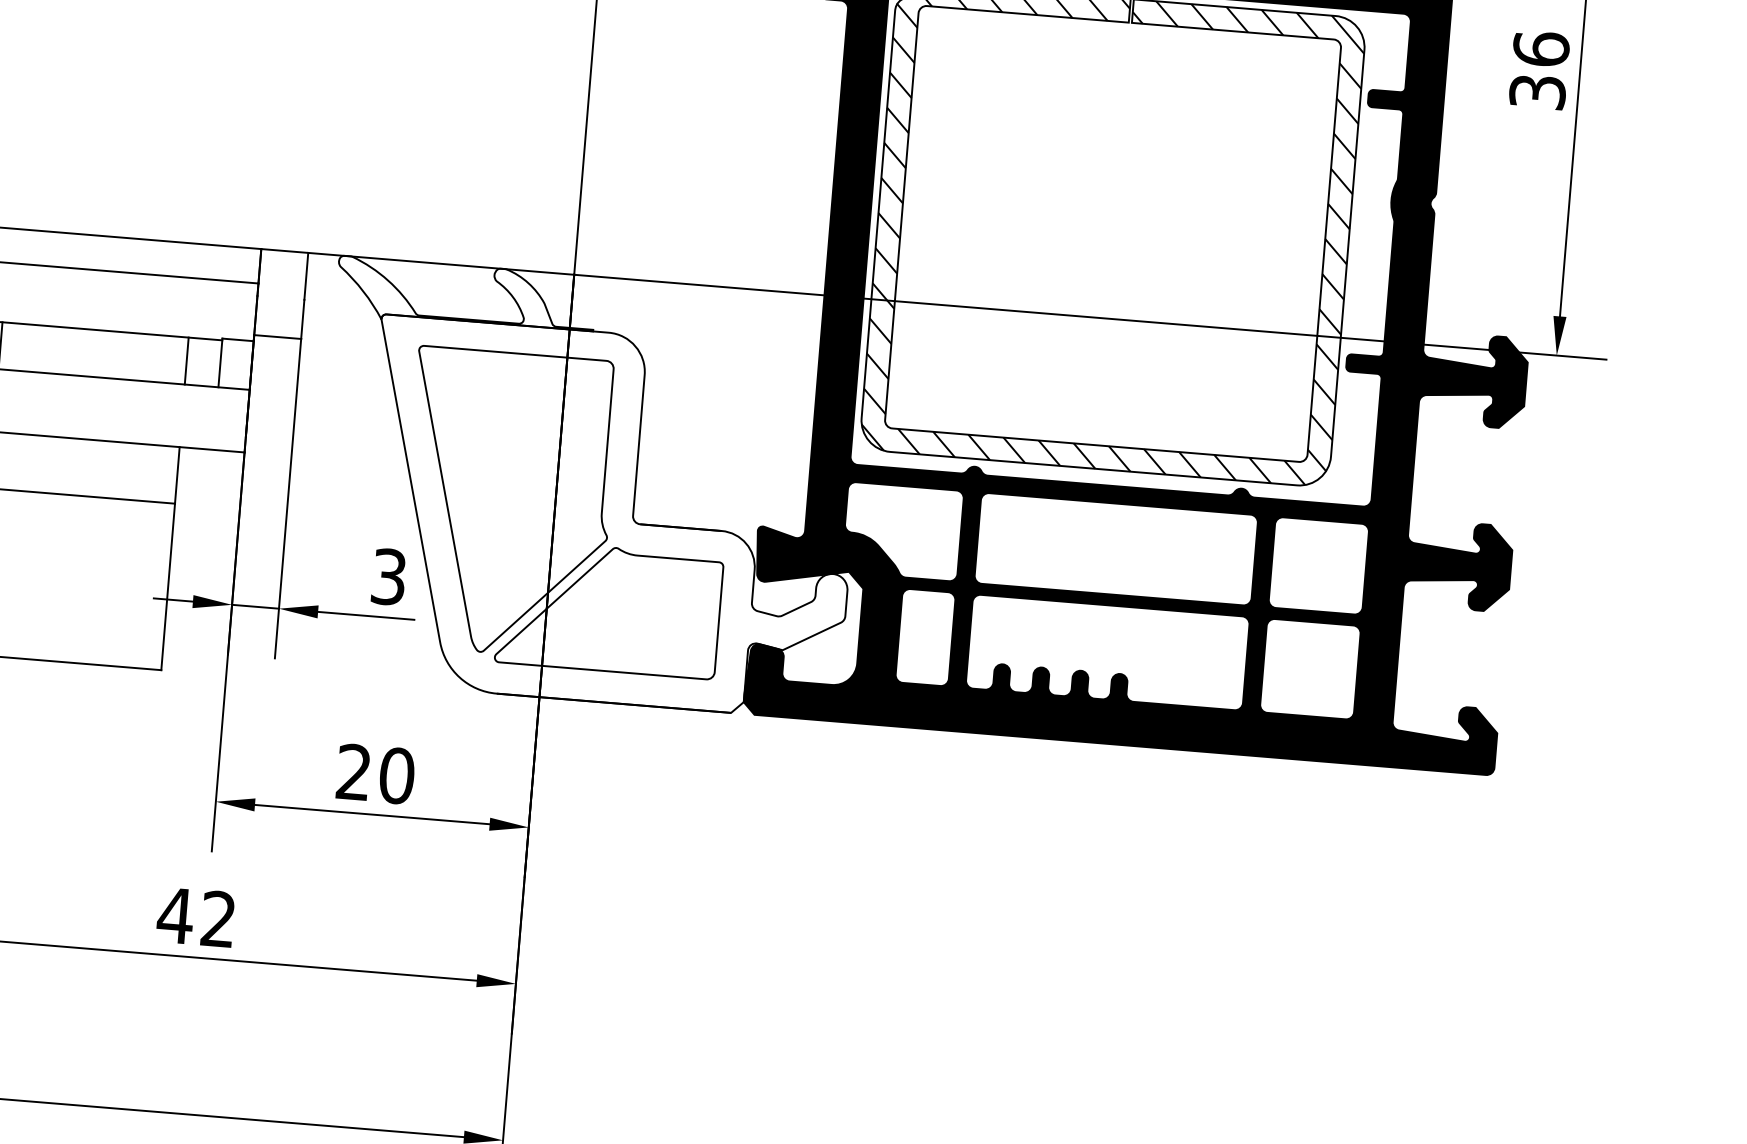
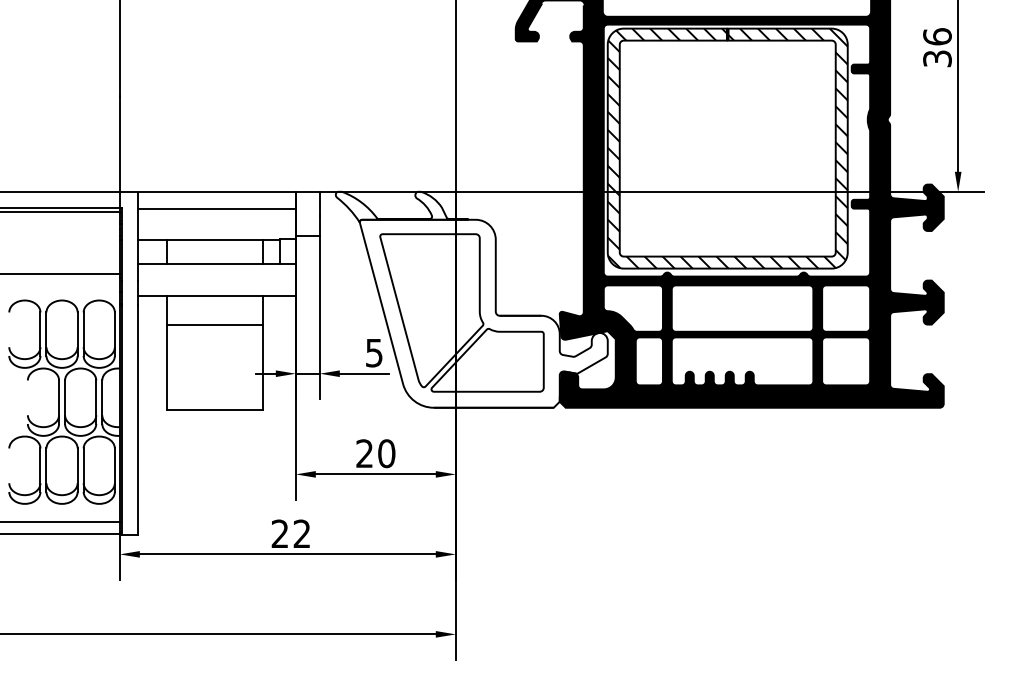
text: (389, 575) -> (374, 352), 3 -> 5
text: (176, 914) -> (280, 533), 42 -> 22

